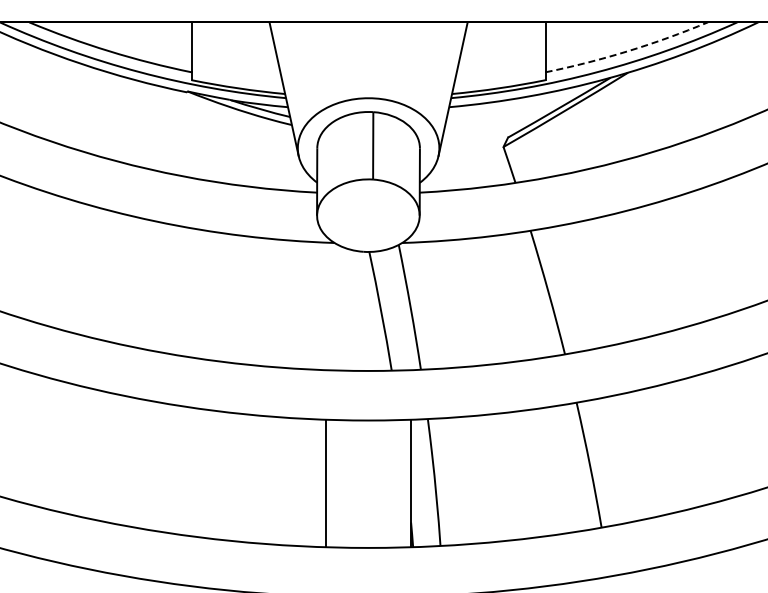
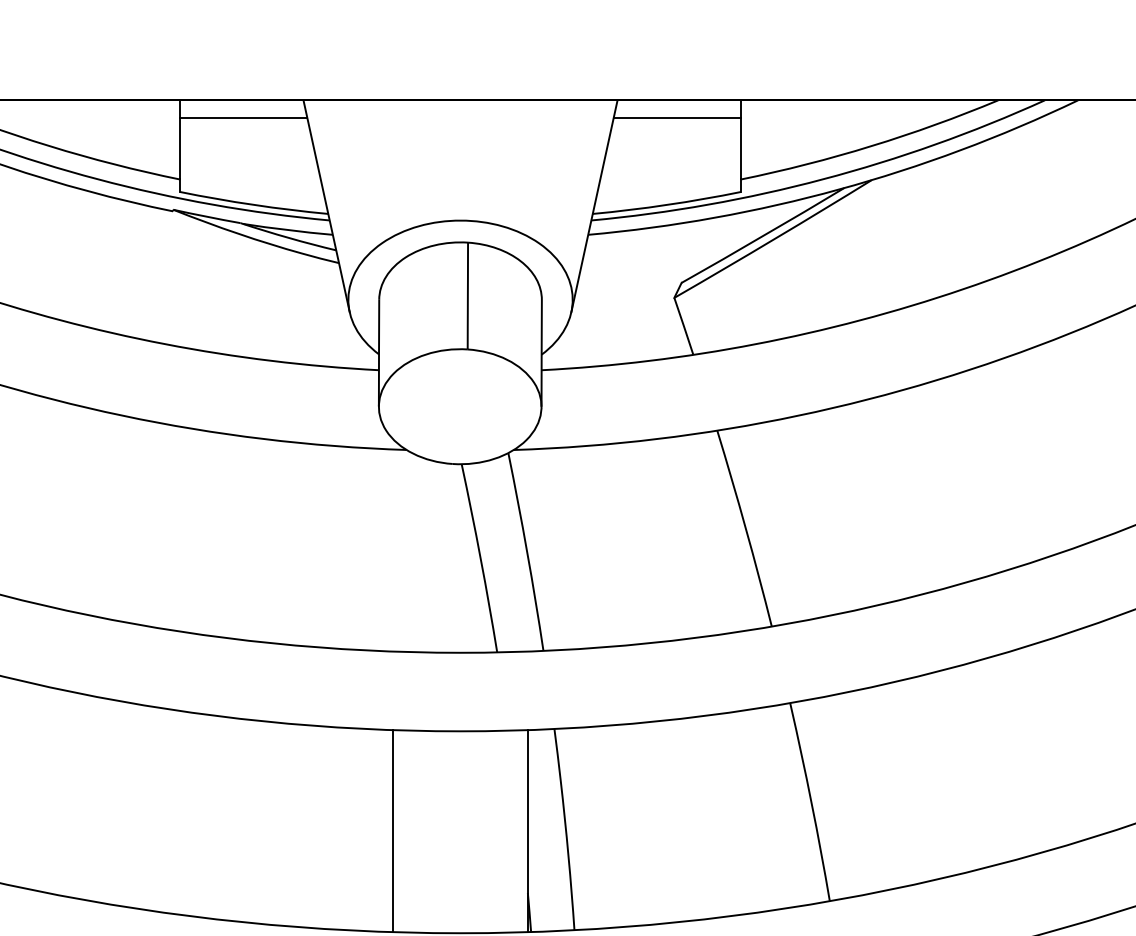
line: (231, 33) -> (243, 118), added
line: (505, 33) -> (677, 118), added
arc: (627, 51) -> (870, 146), dashed -> solid

